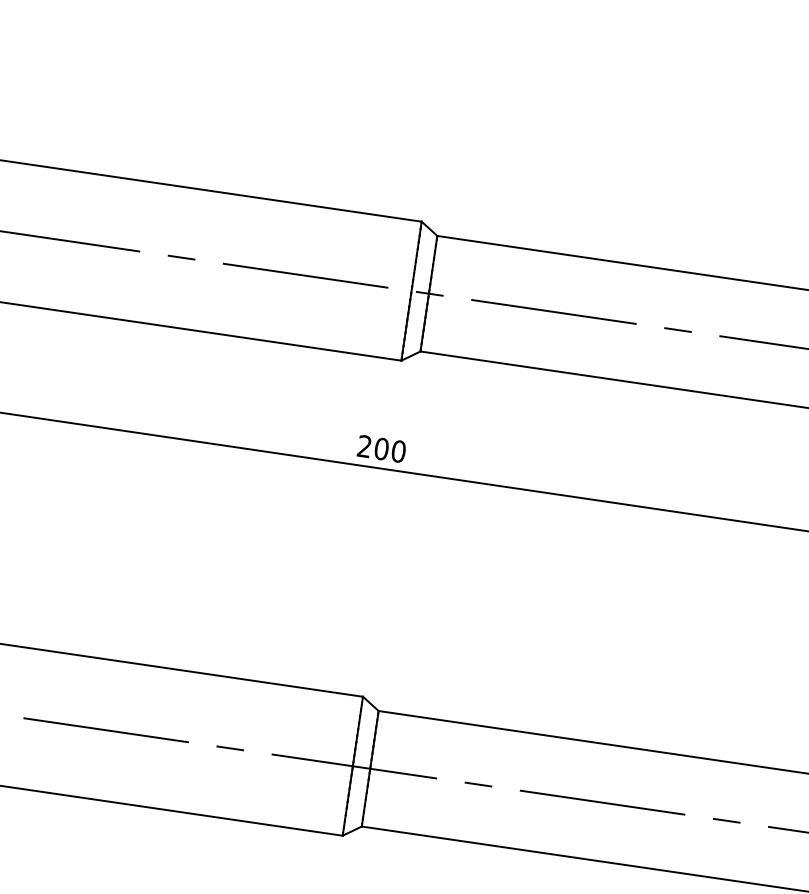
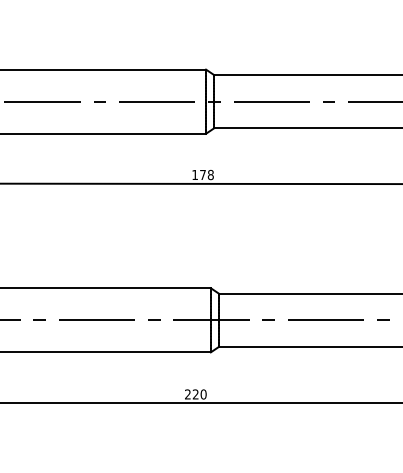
text: (380, 447) -> (202, 174), 200 -> 178

